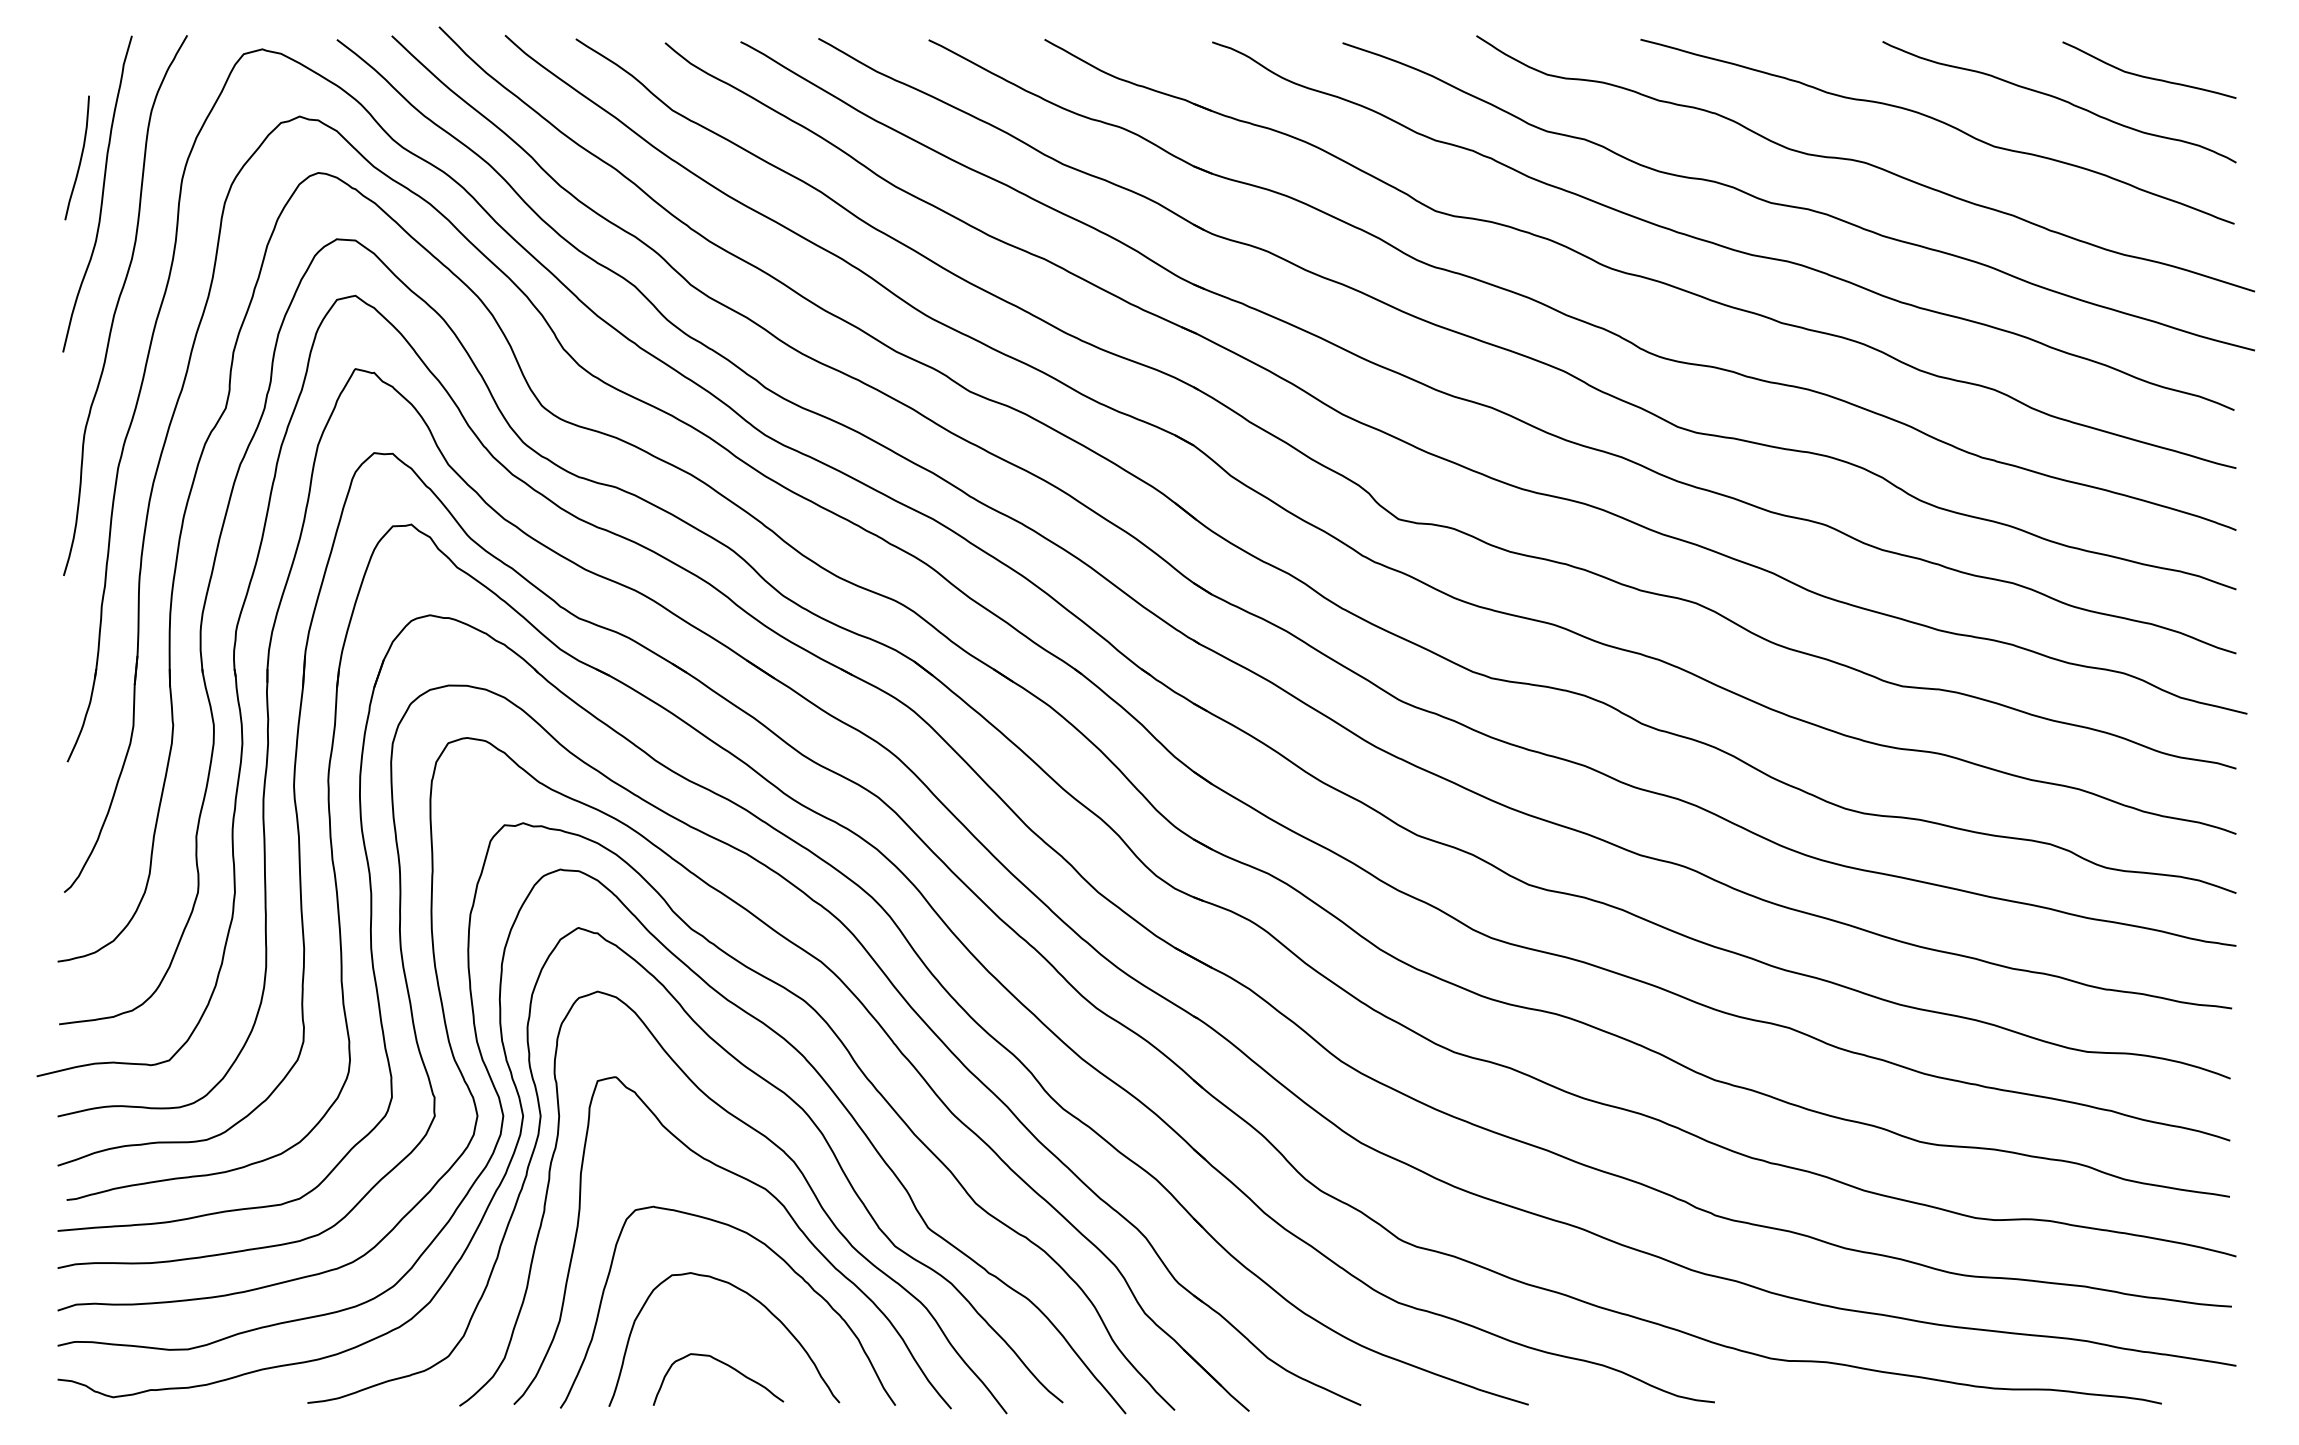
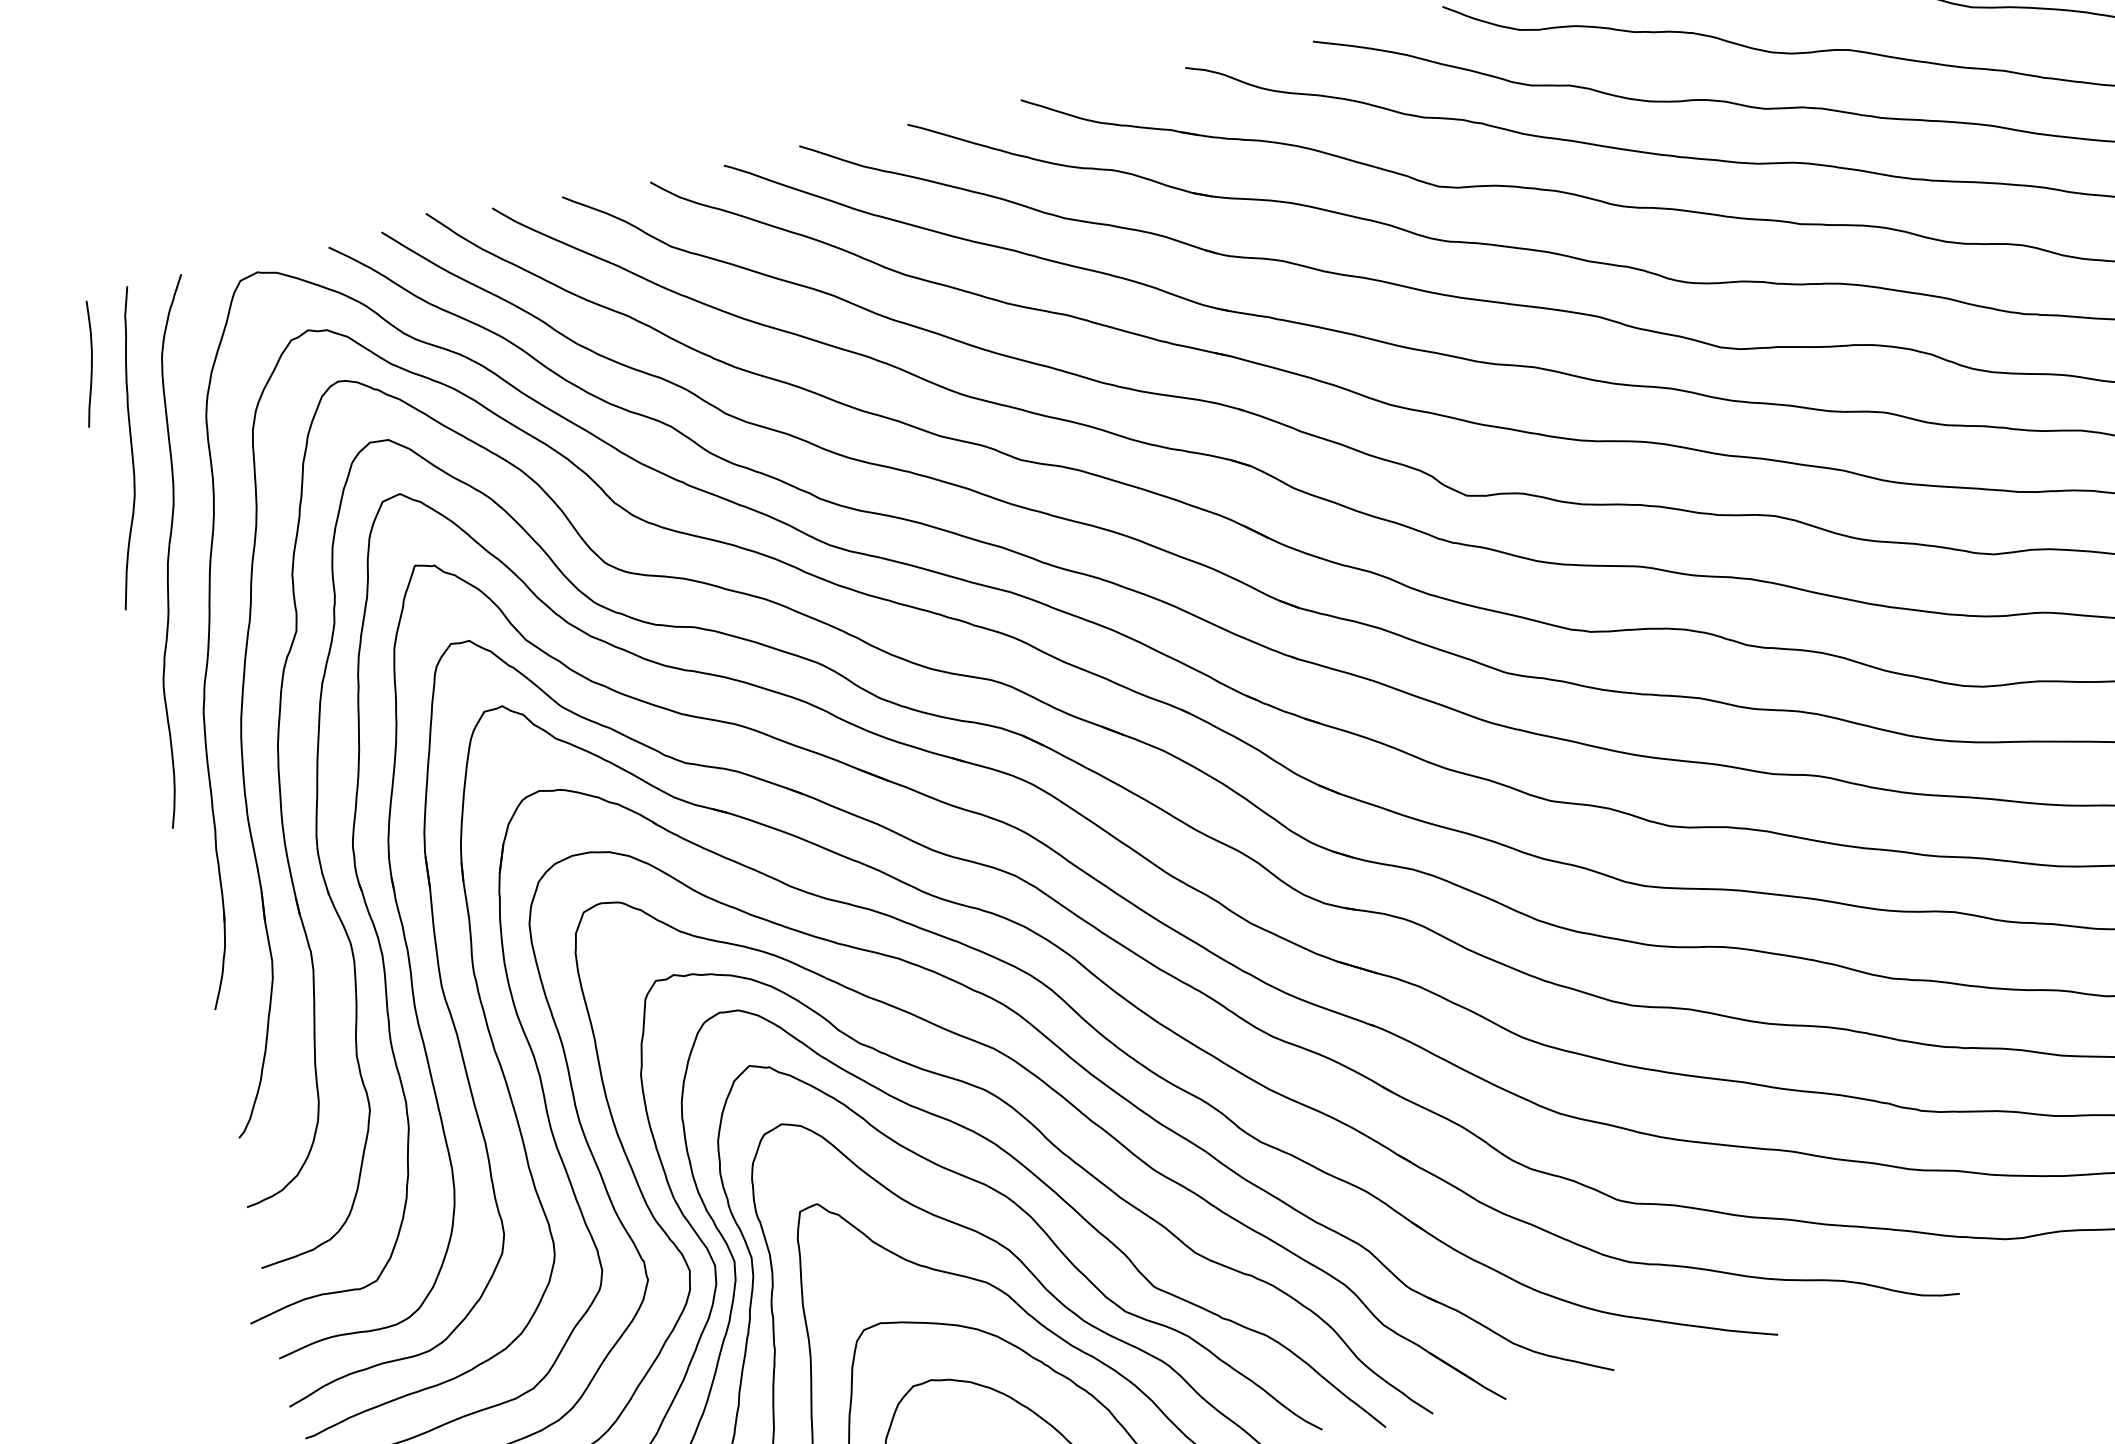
curve: (80, 157) -> (90, 363), moved

